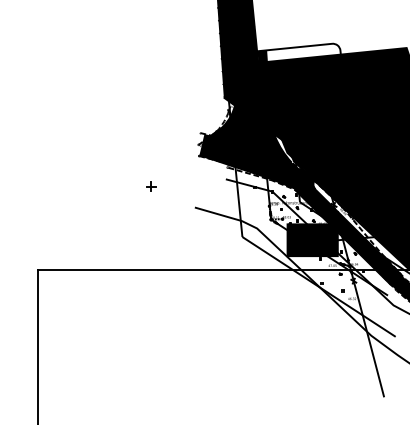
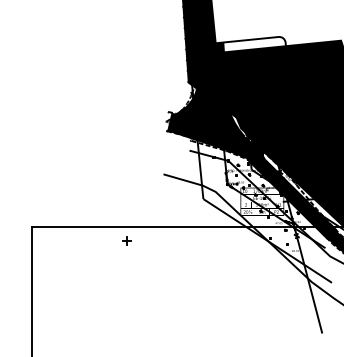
part: (151, 186) -> (127, 240), moved
fill: (312, 239) -> (262, 201), removed

